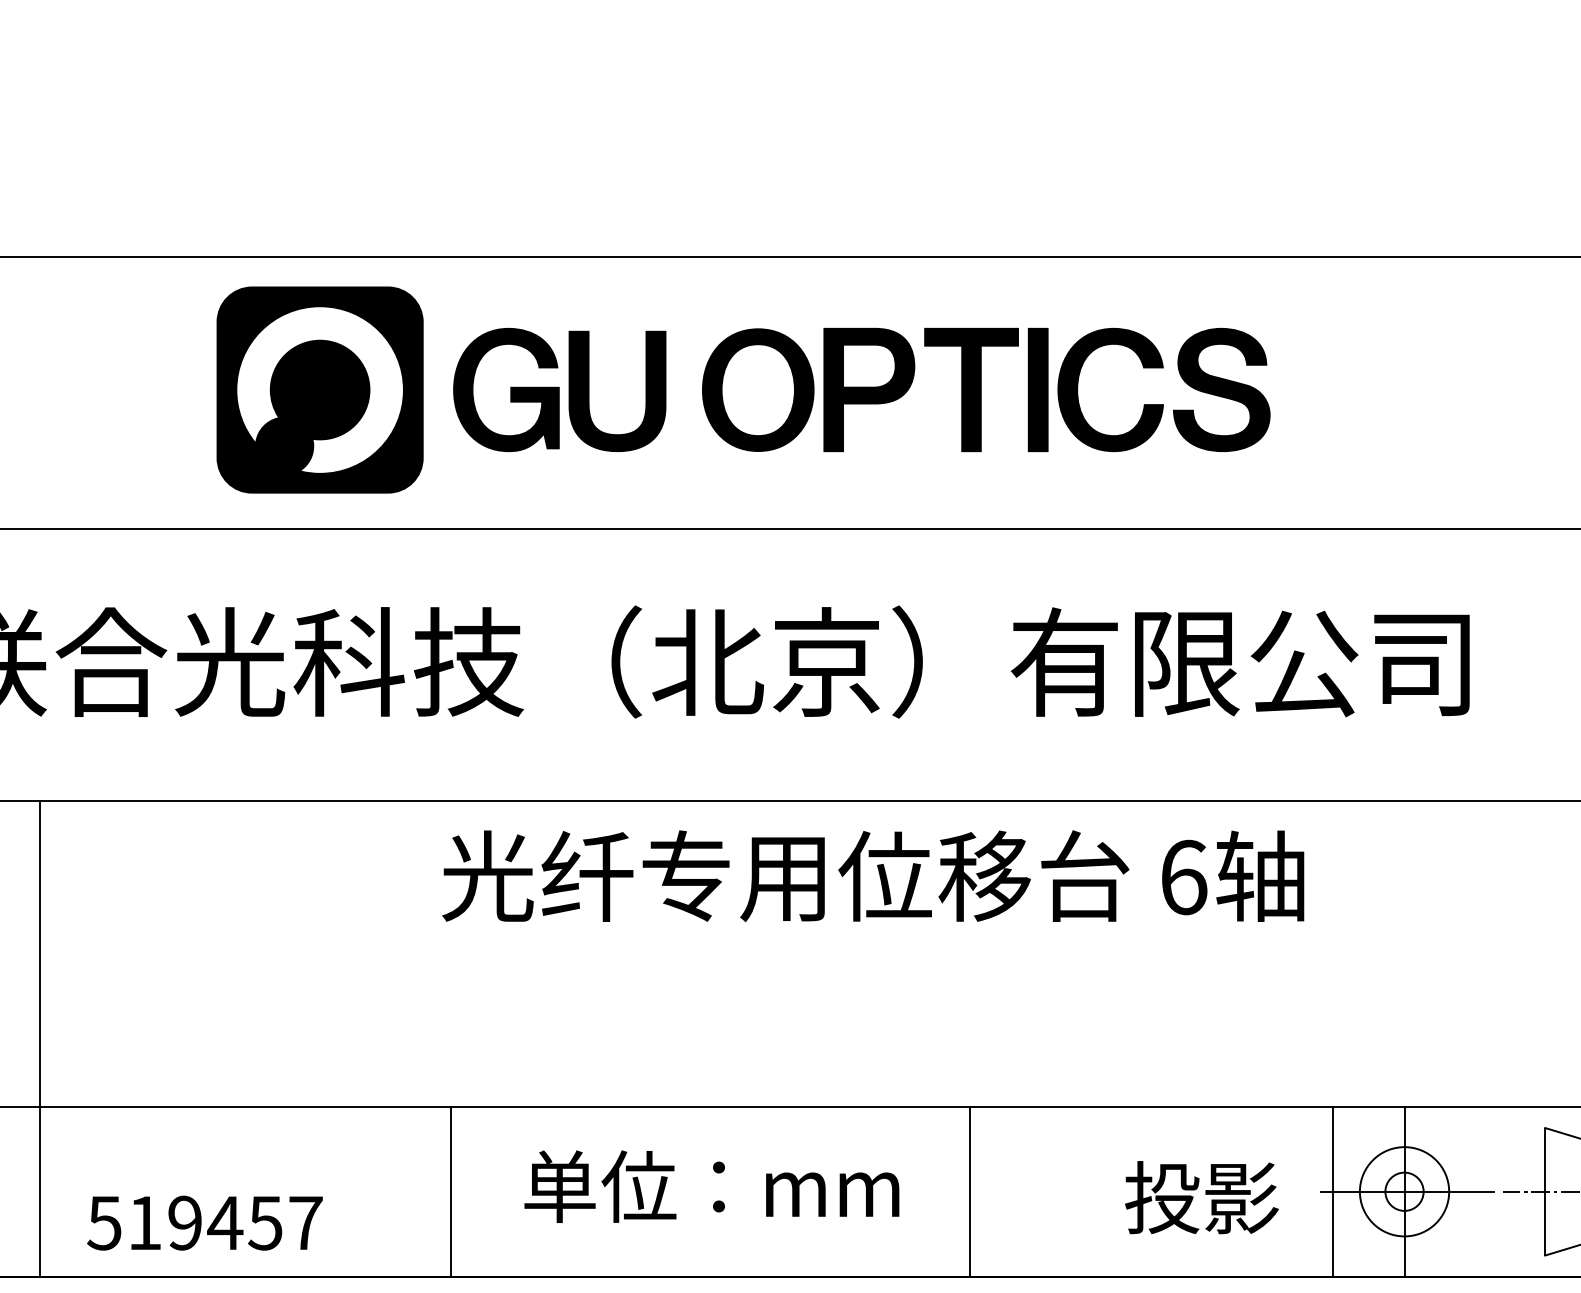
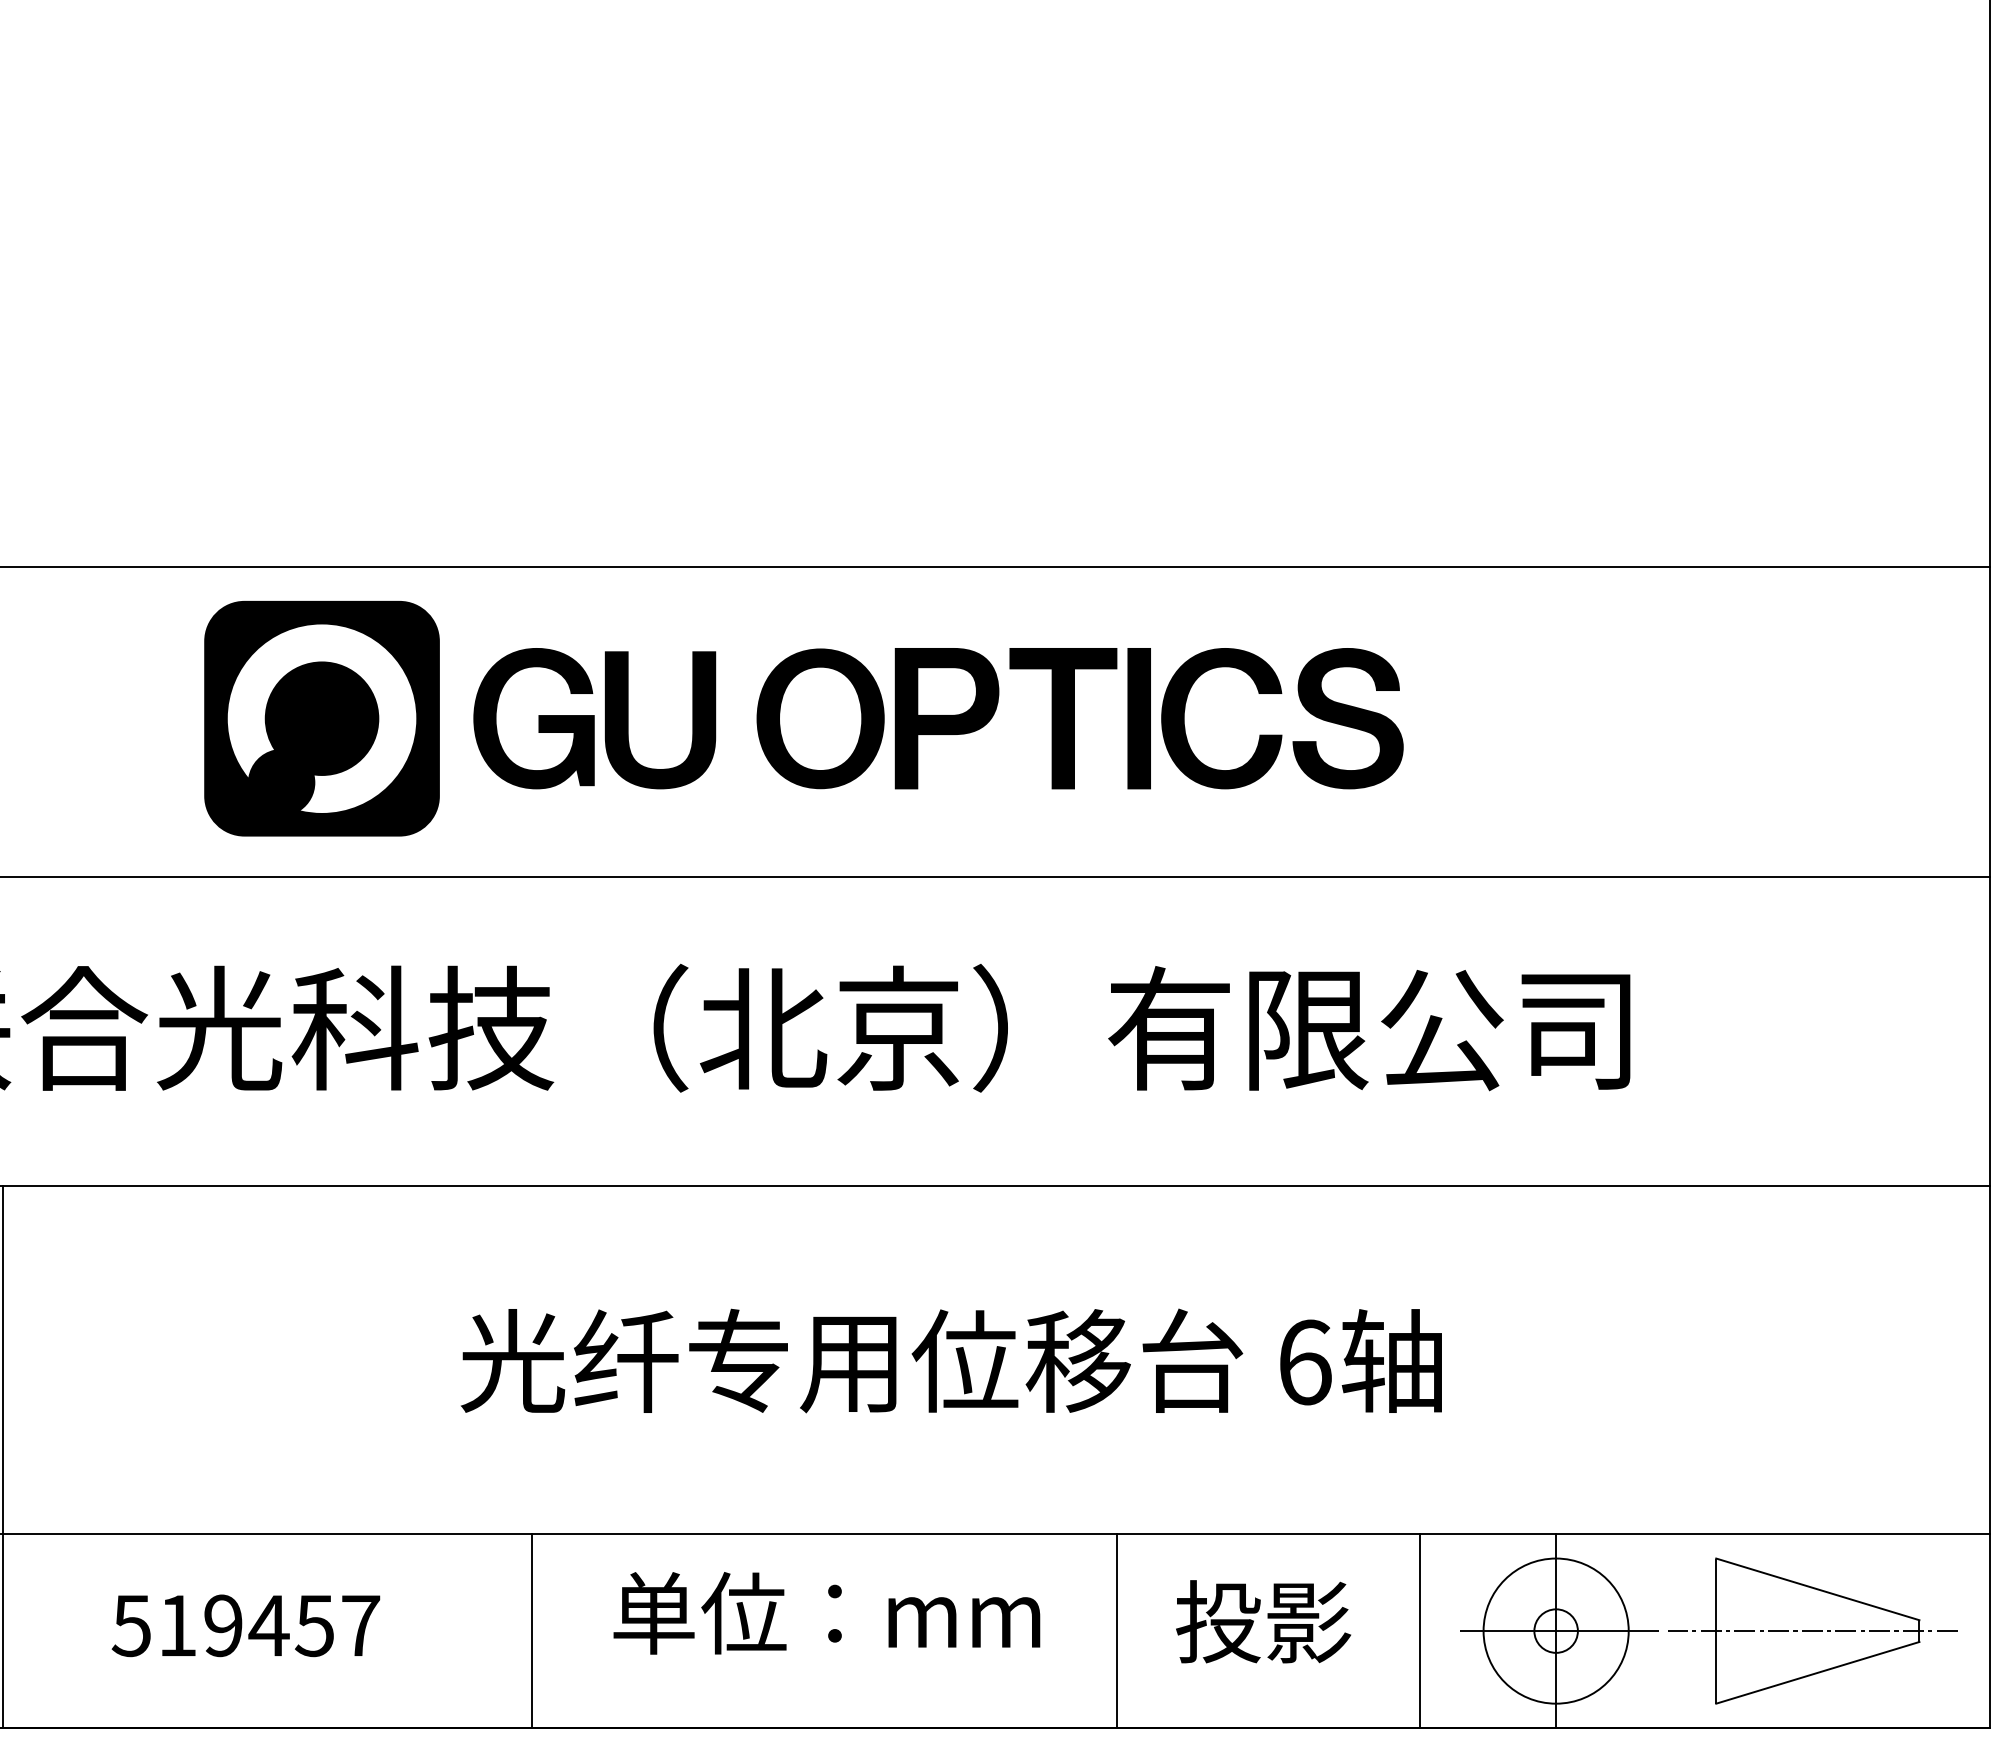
text: (872, 875) -> (950, 1360), moved
text: (711, 1186) -> (826, 1613), moved
circle: (1403, 1191) -> (1555, 1630), size x1.43
line: (451, 1192) -> (532, 1631), moved
line: (969, 1192) -> (1117, 1631), moved
line: (1333, 1192) -> (1420, 1631), moved
text: (1201, 1197) -> (1263, 1621), moved
text: (204, 1222) -> (245, 1625), moved

